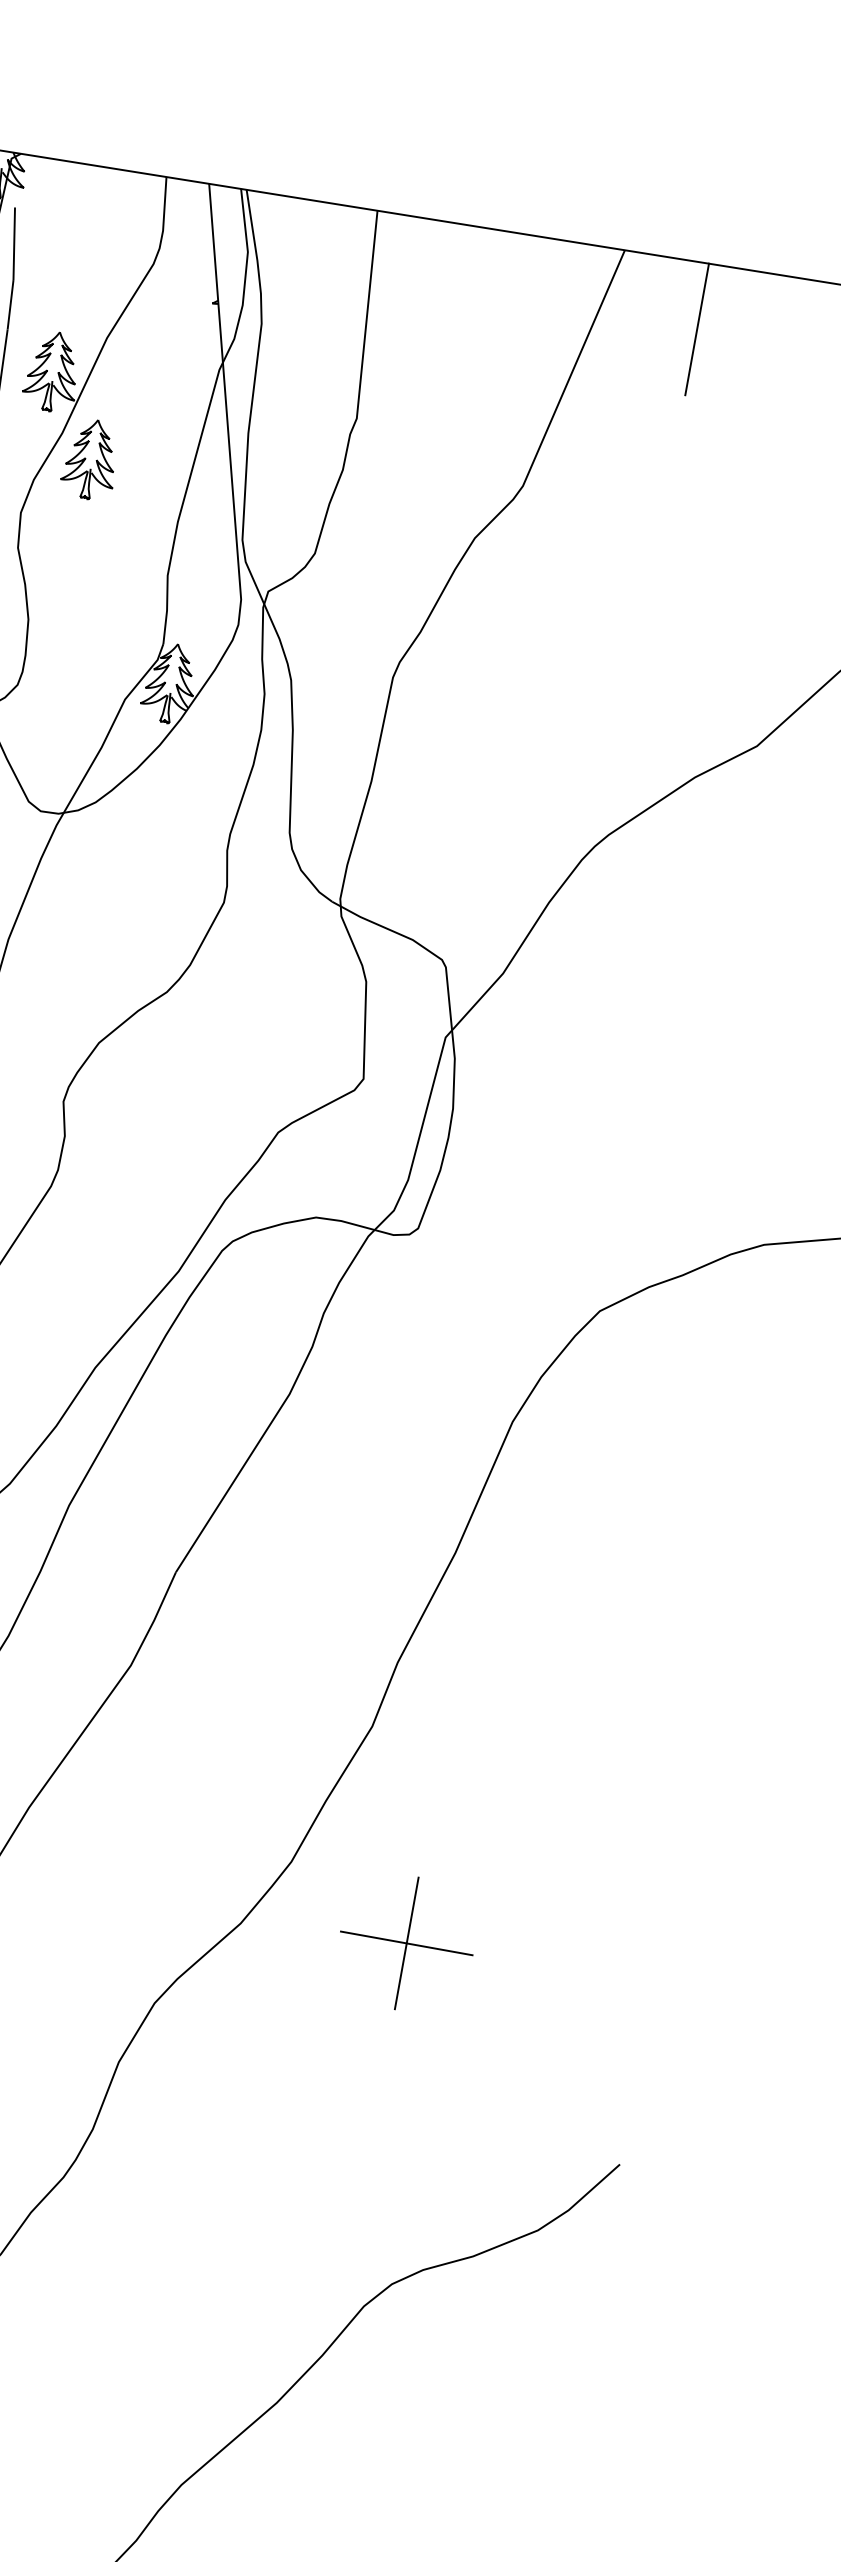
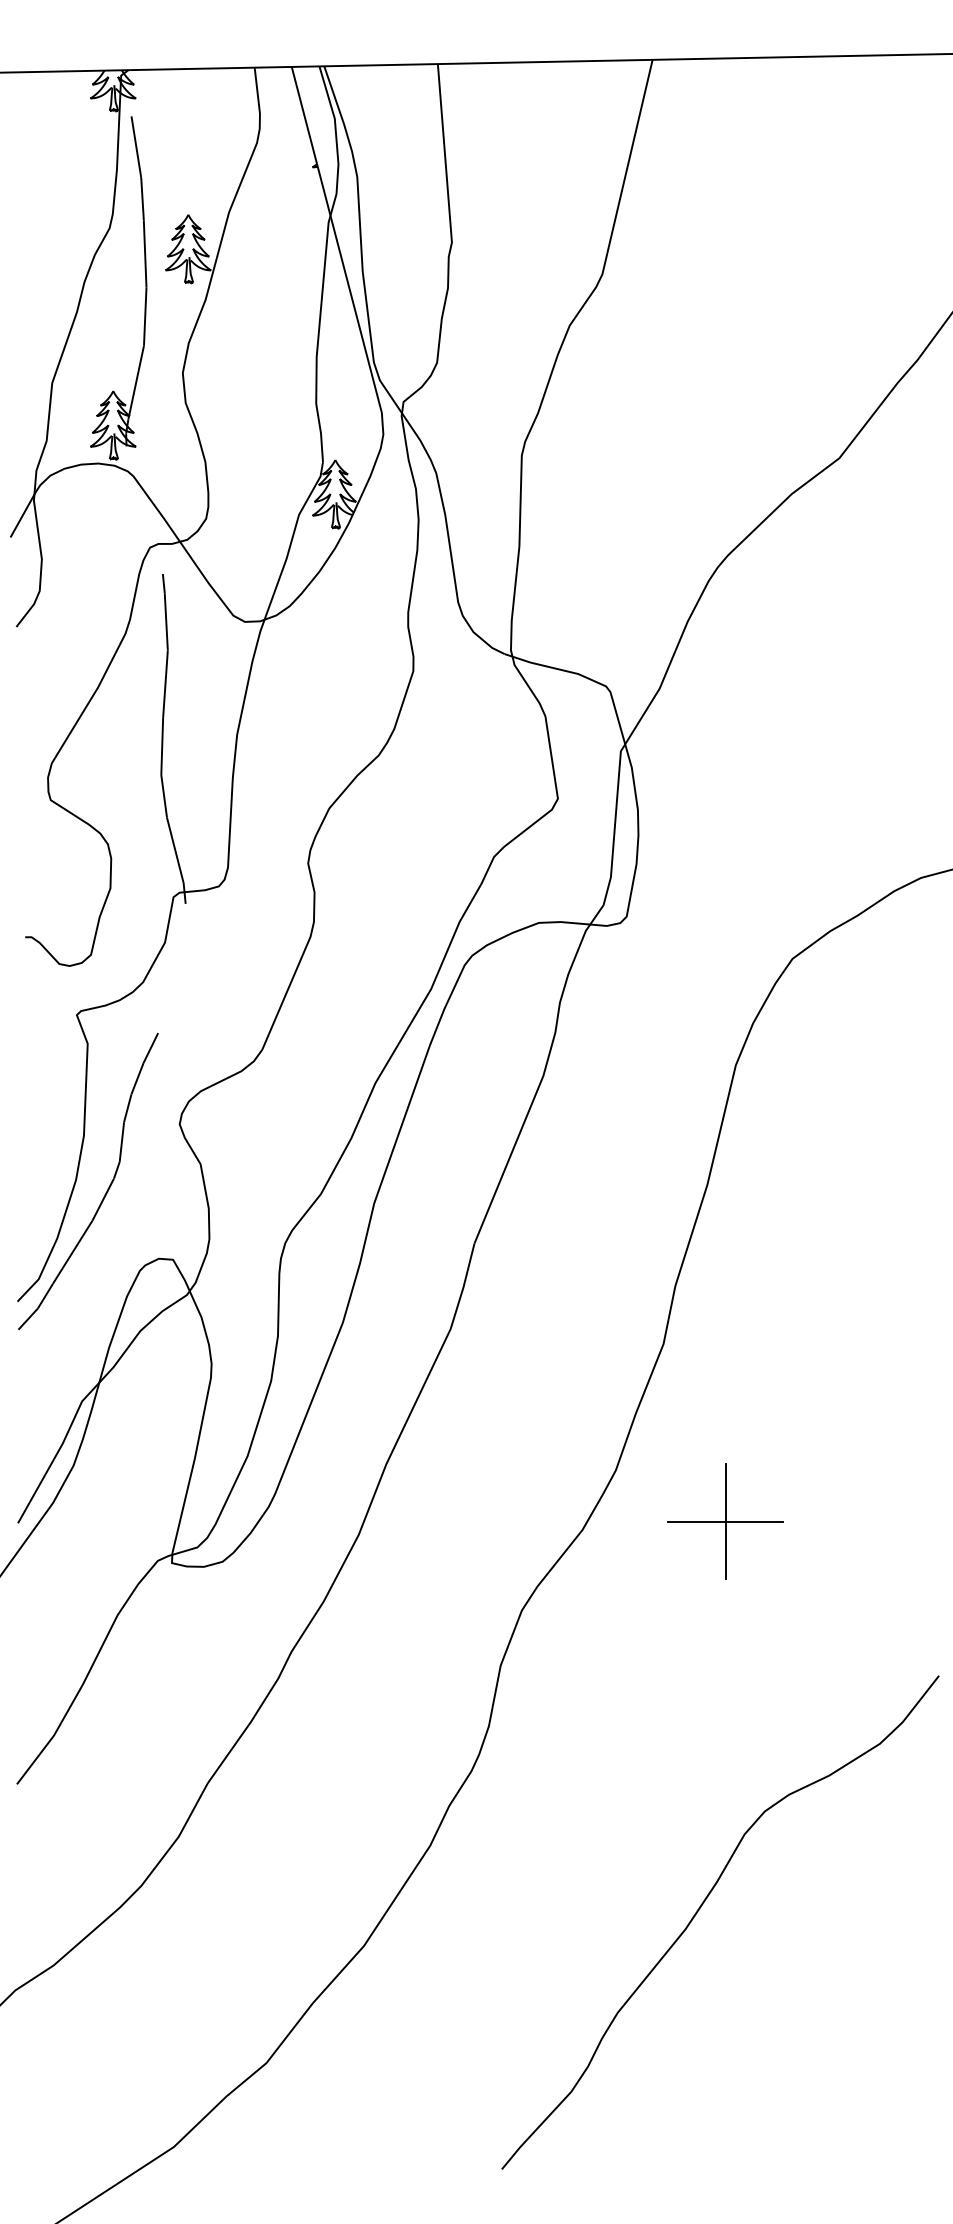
line: (697, 329) -> (725, 115), removed
part: (90, 459) -> (233, 317), removed

